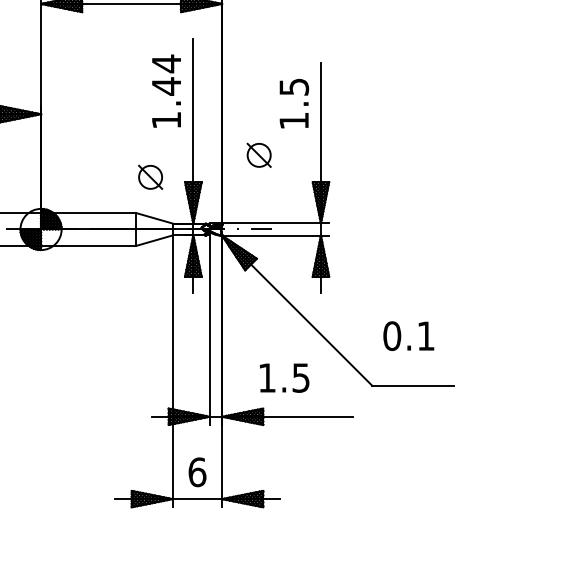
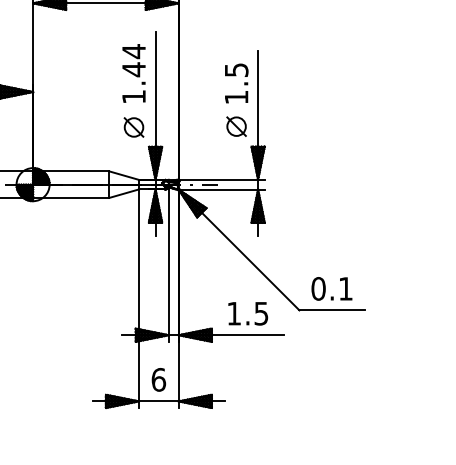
part: (258, 154) -> (236, 125), moved
part: (150, 176) -> (133, 126), moved
text: (408, 335) -> (331, 288), moved
text: (284, 377) -> (248, 313), moved

